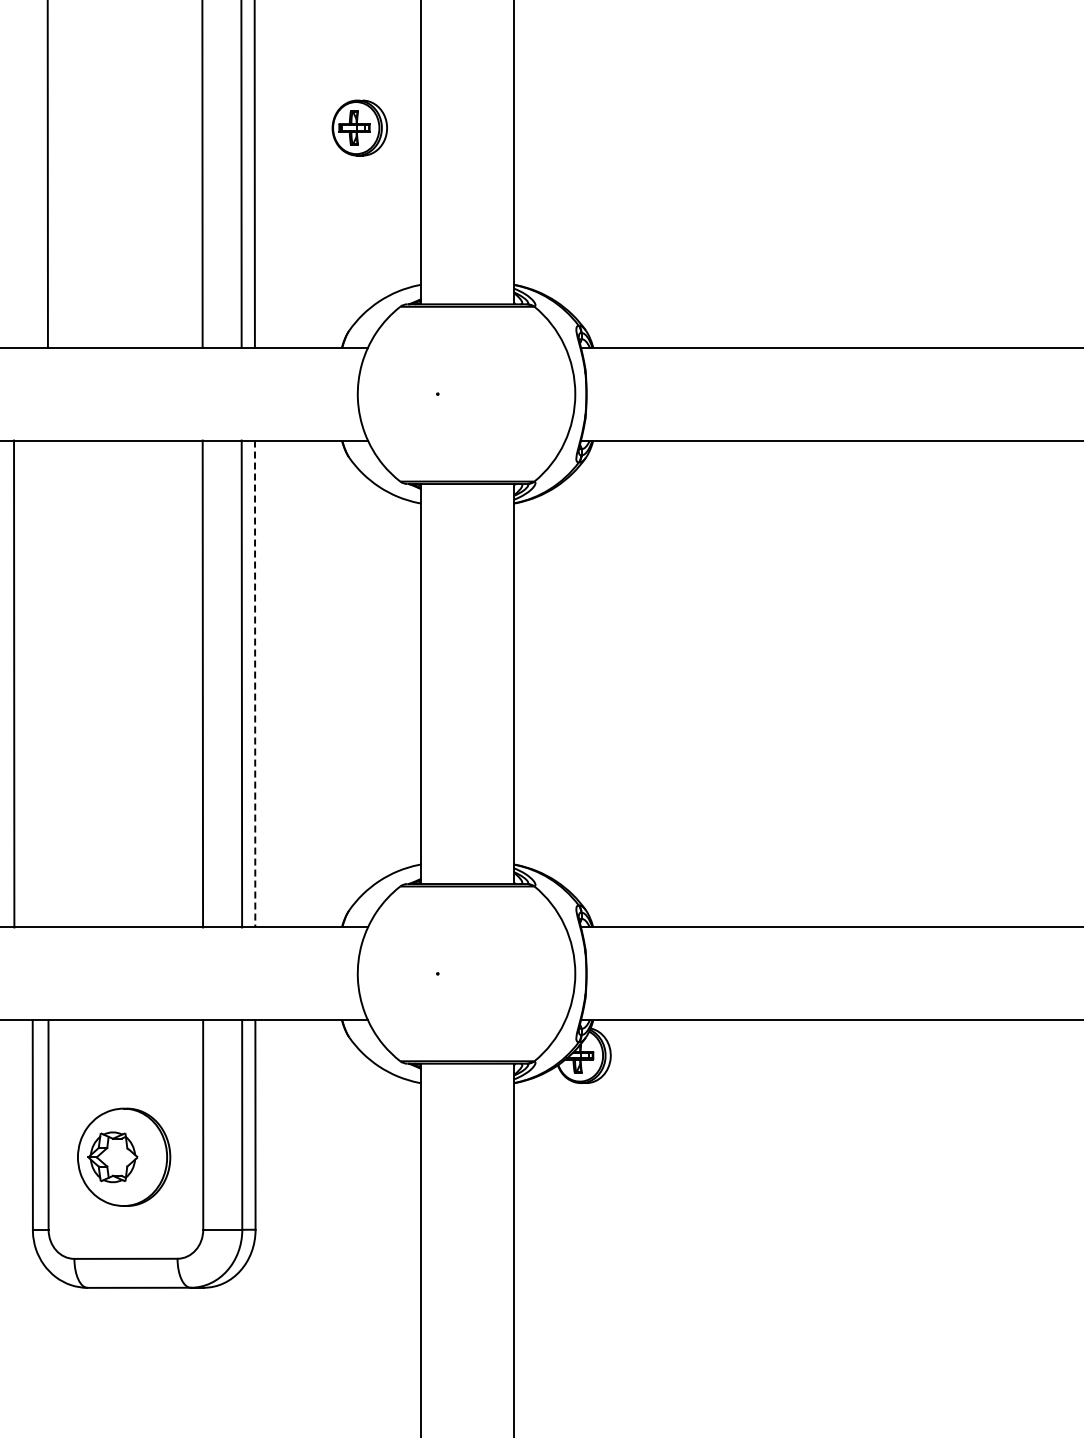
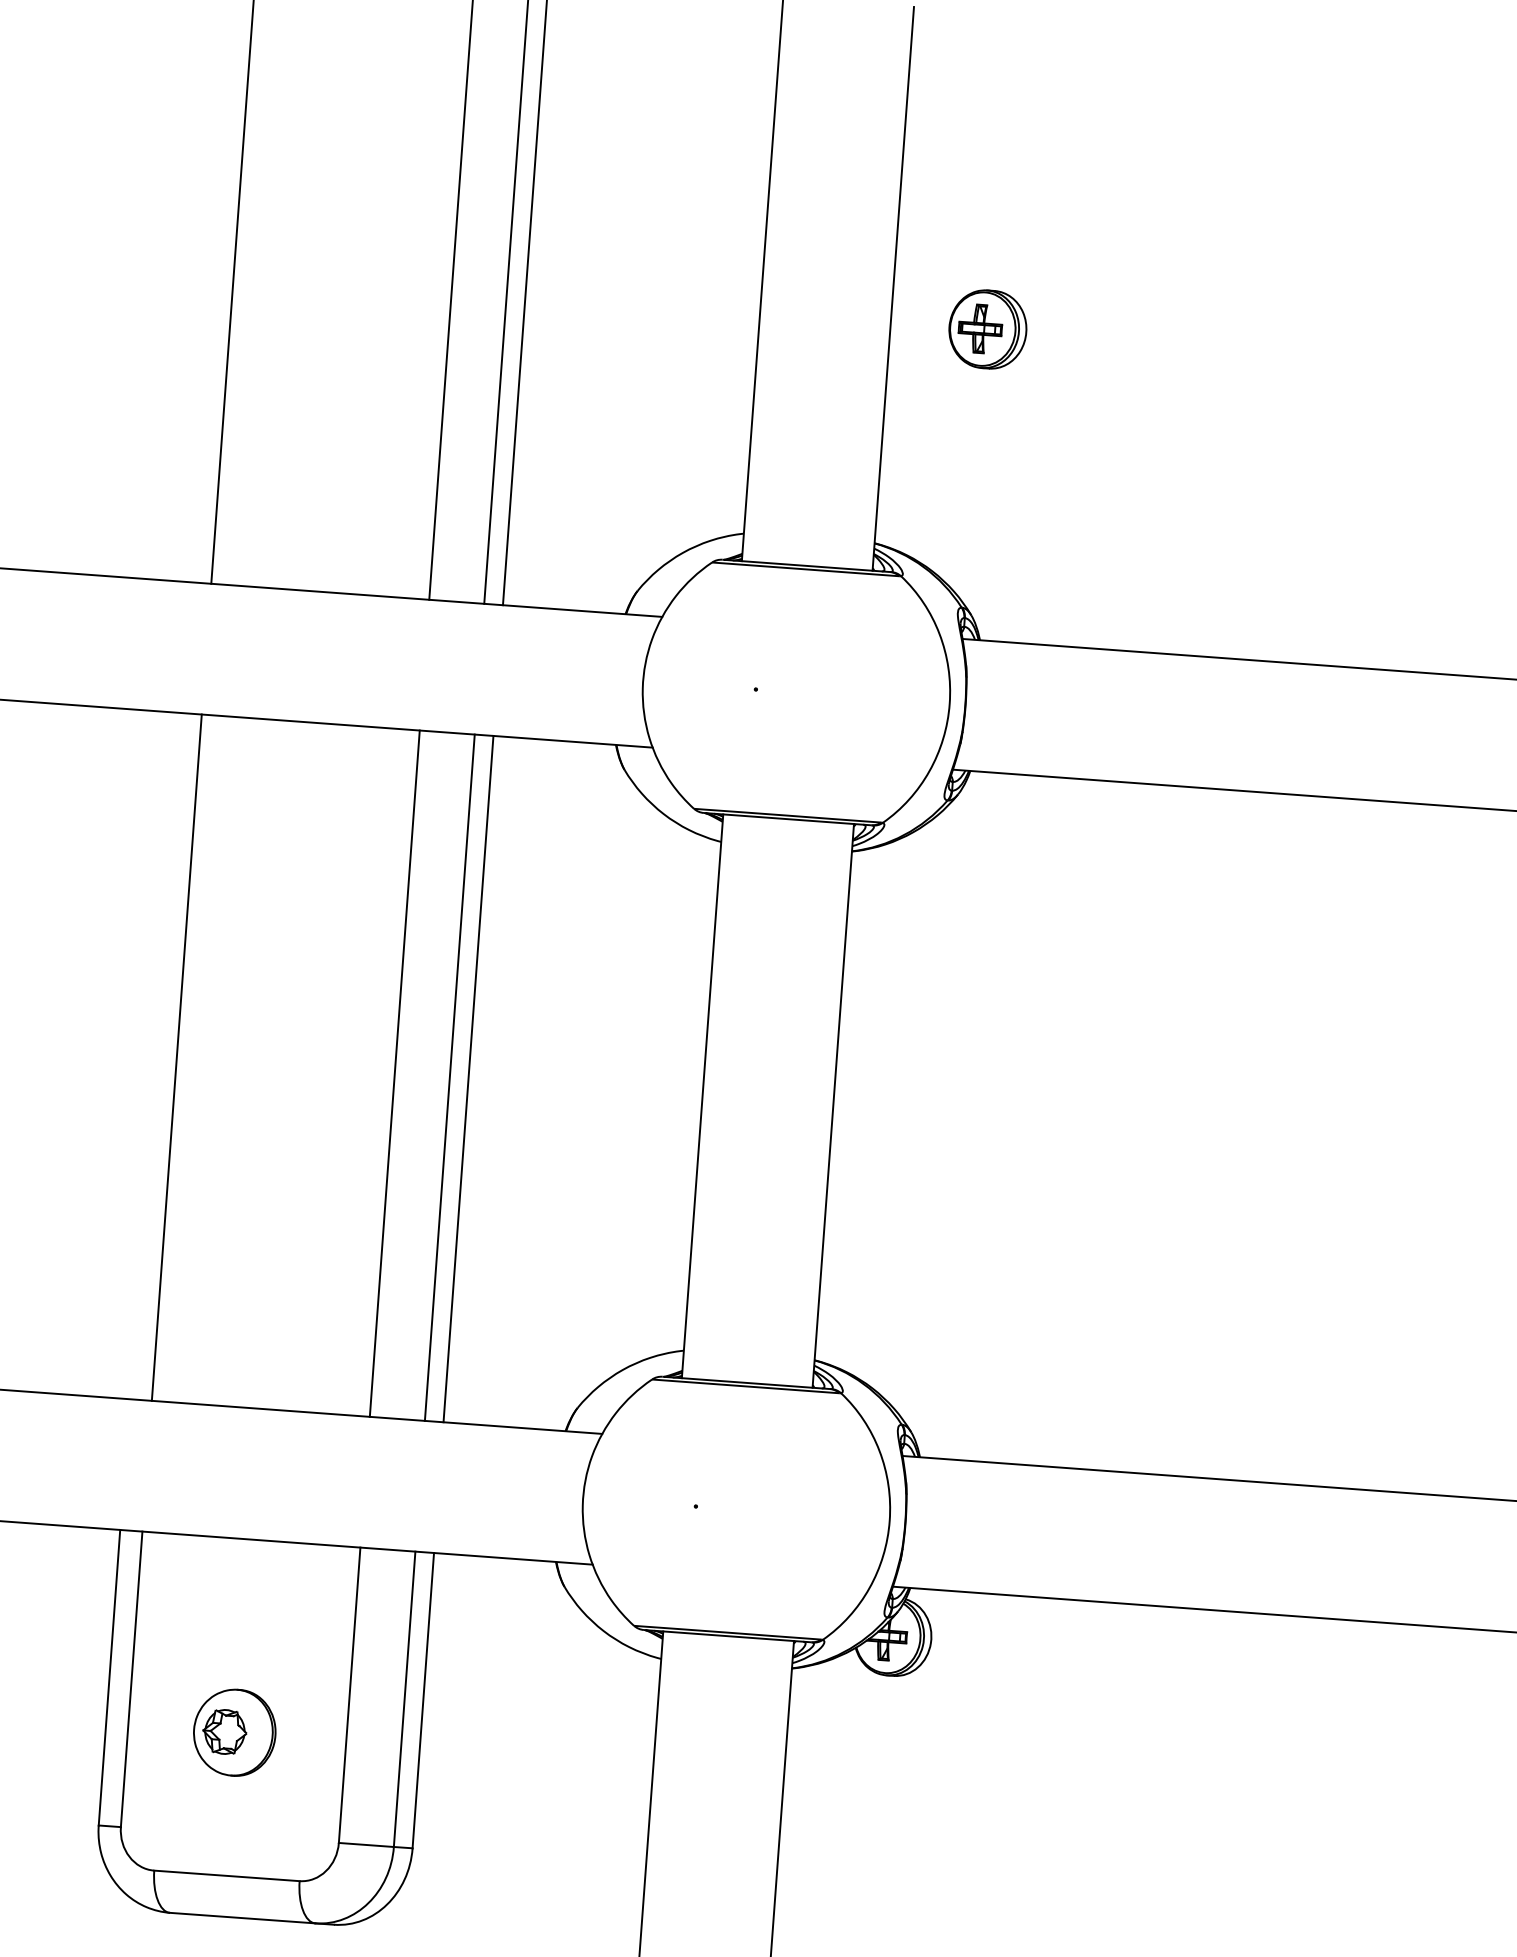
part: (359, 127) -> (987, 328), moved
line: (14, 683) -> (177, 1056), moved
line: (255, 684) -> (468, 1079), dashed -> solid
part: (123, 1157) -> (233, 1732), size x0.62

